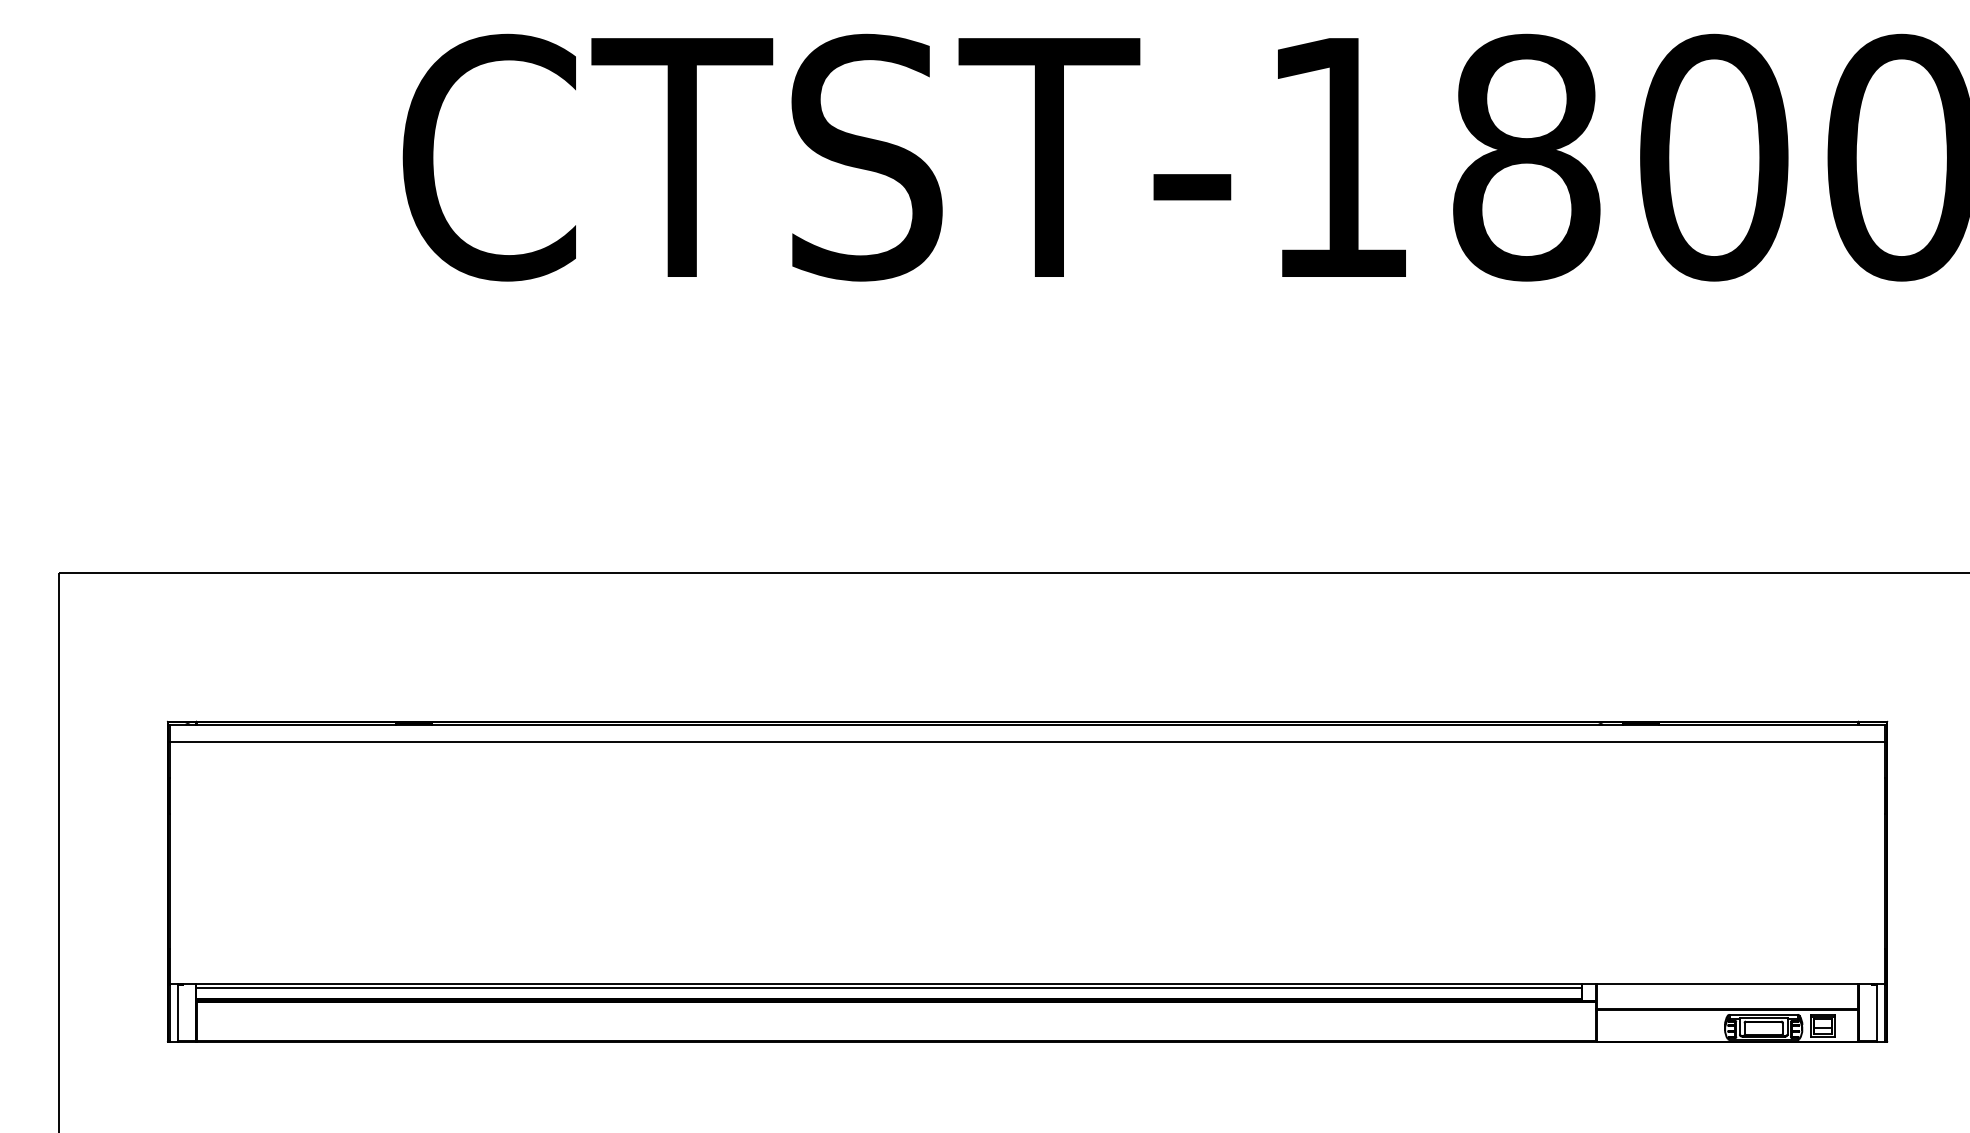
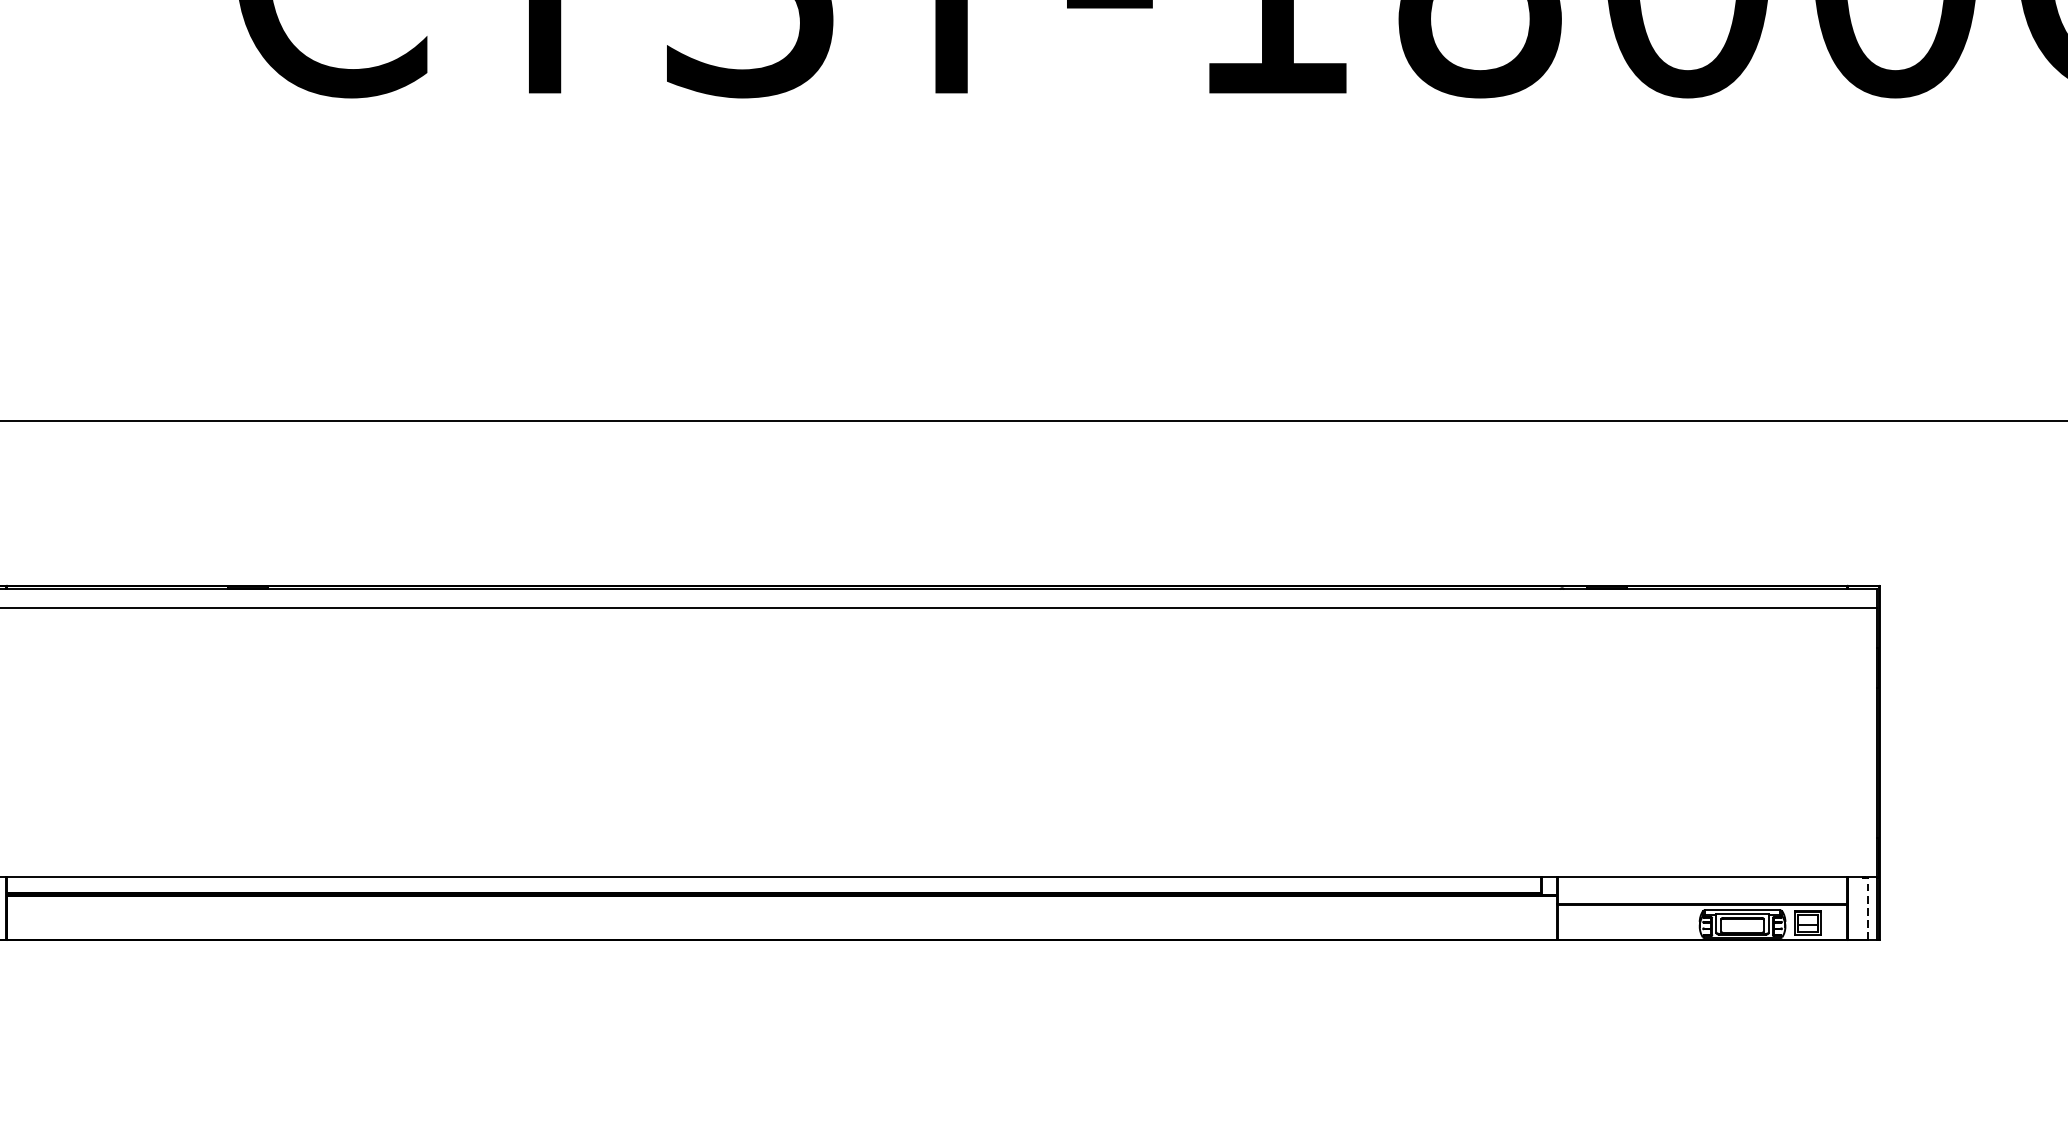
line: (888, 988) -> (773, 881), removed
line: (1877, 1013) -> (1868, 908), solid -> dashed

